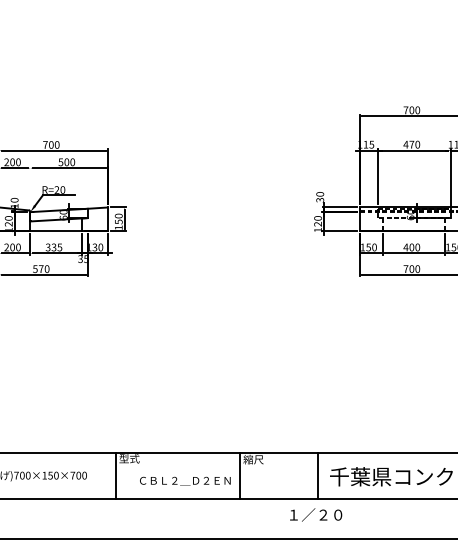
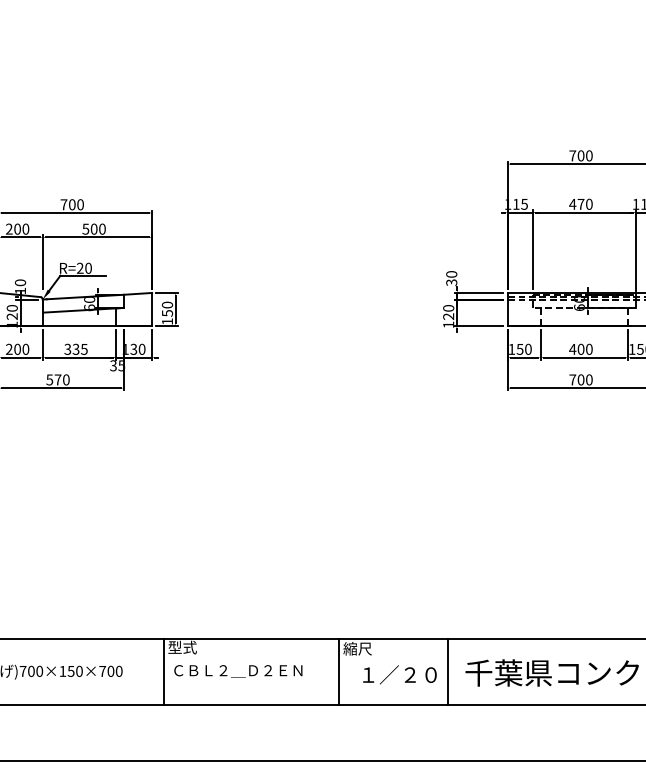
line: (30, 185) -> (42, 261), added
text: (185, 481) -> (238, 671), moved
text: (315, 514) -> (399, 674), moved

